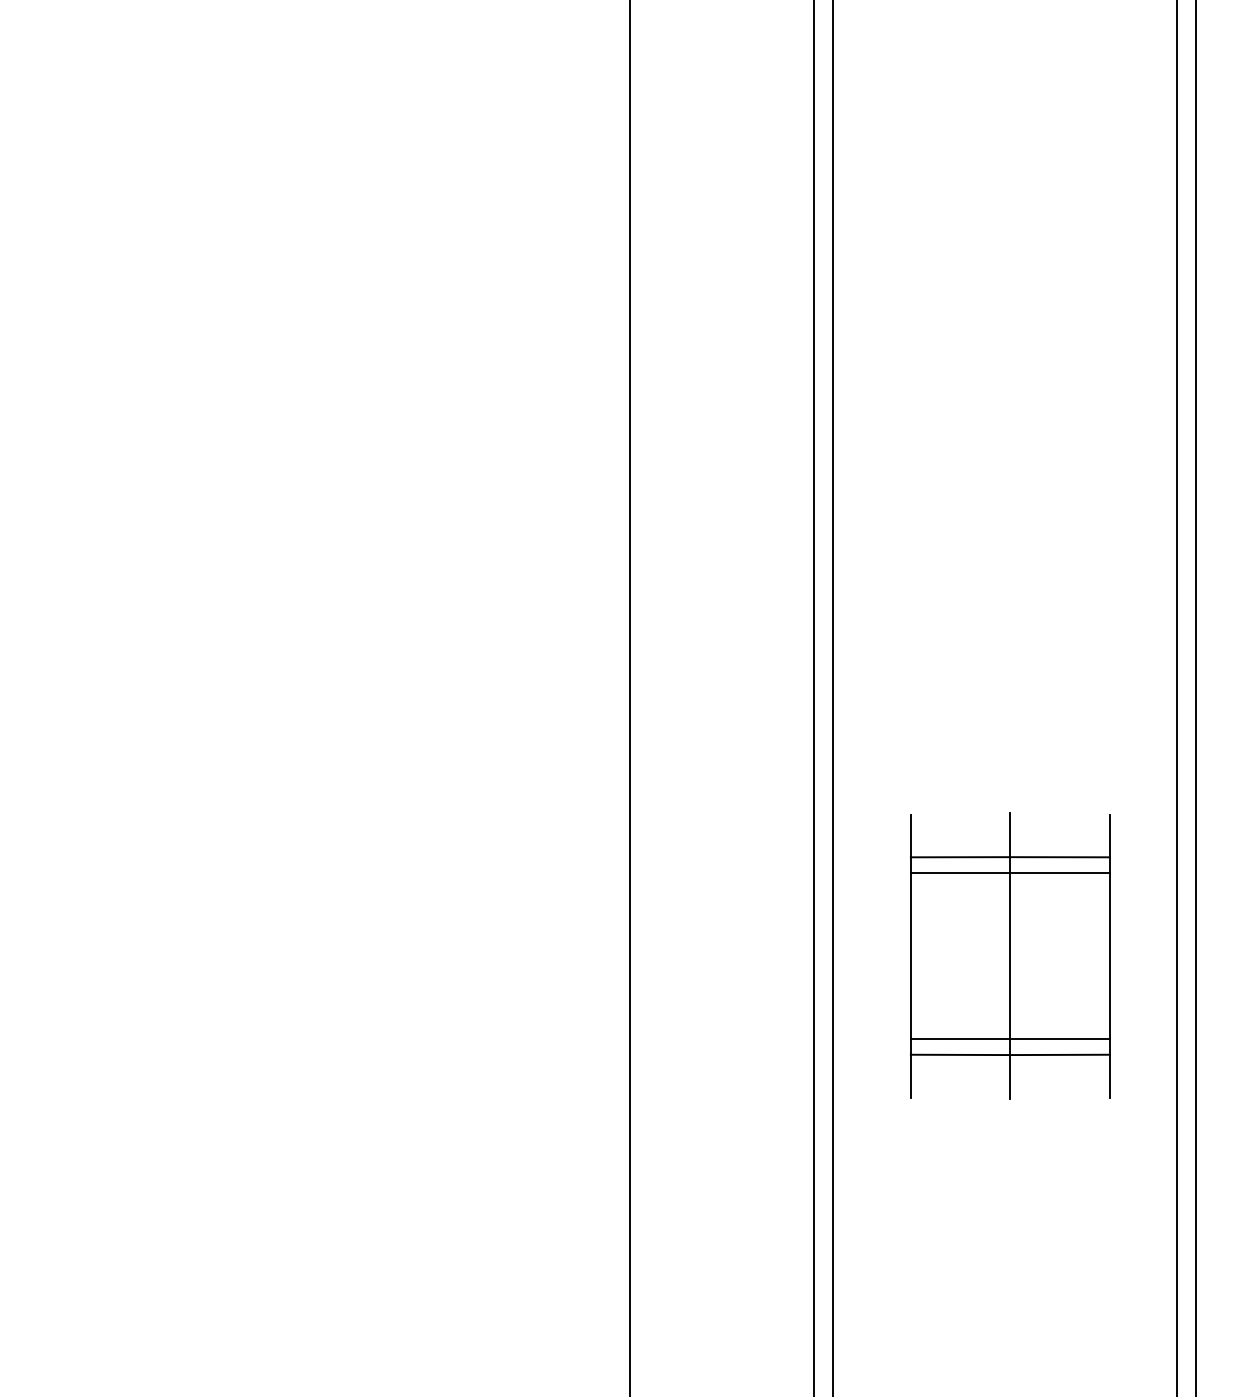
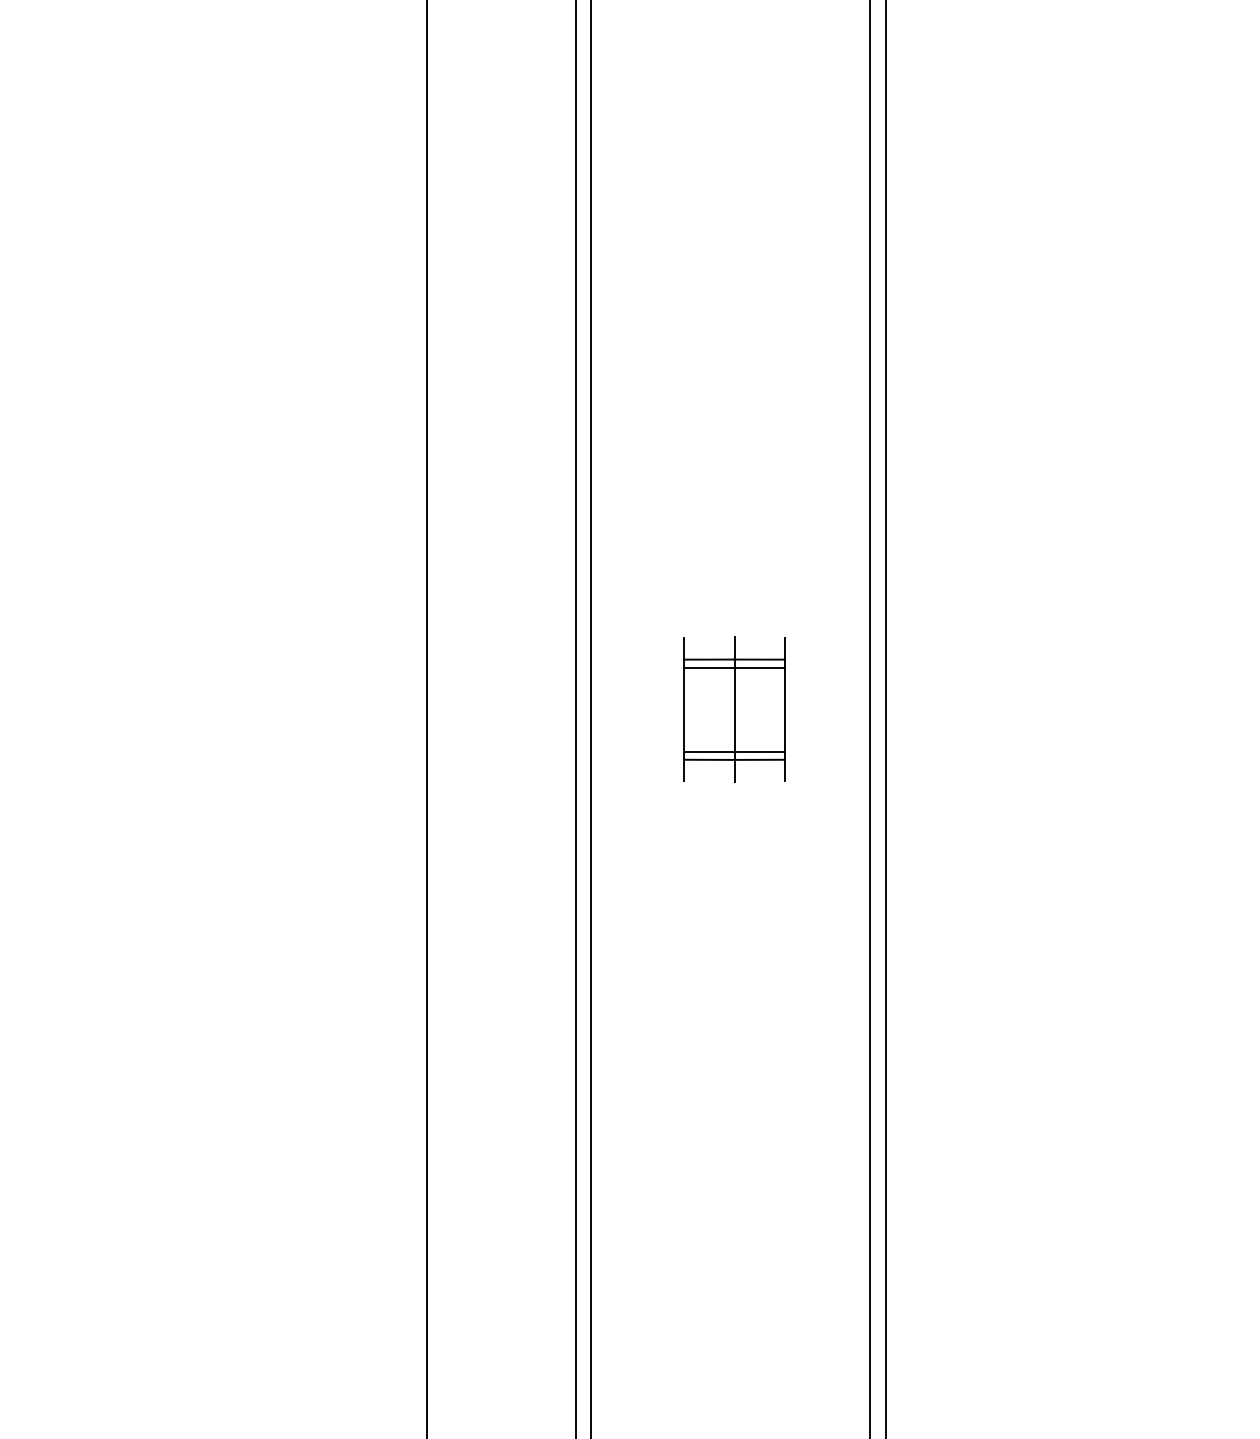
part: (1009, 955) -> (734, 709), size x0.62

